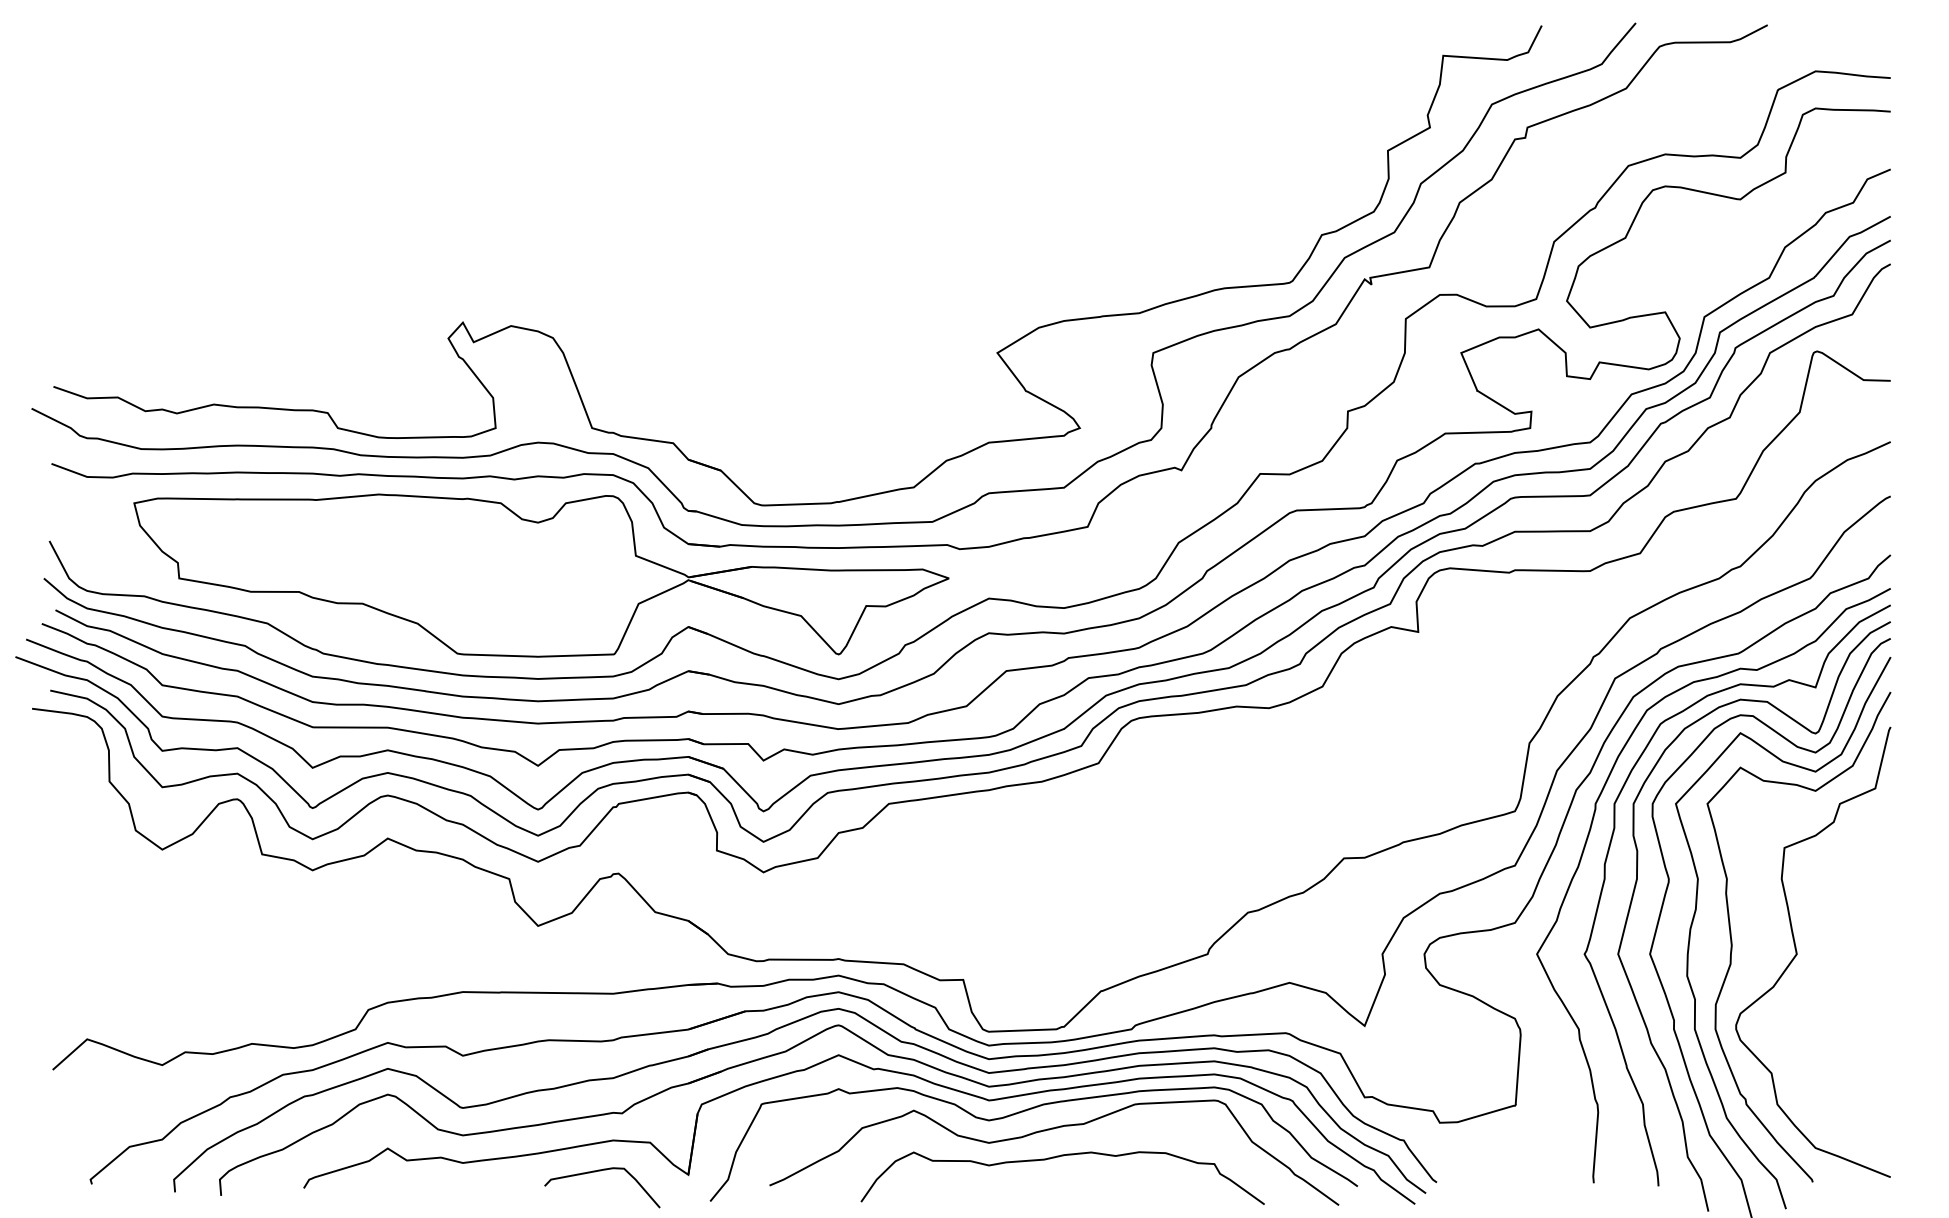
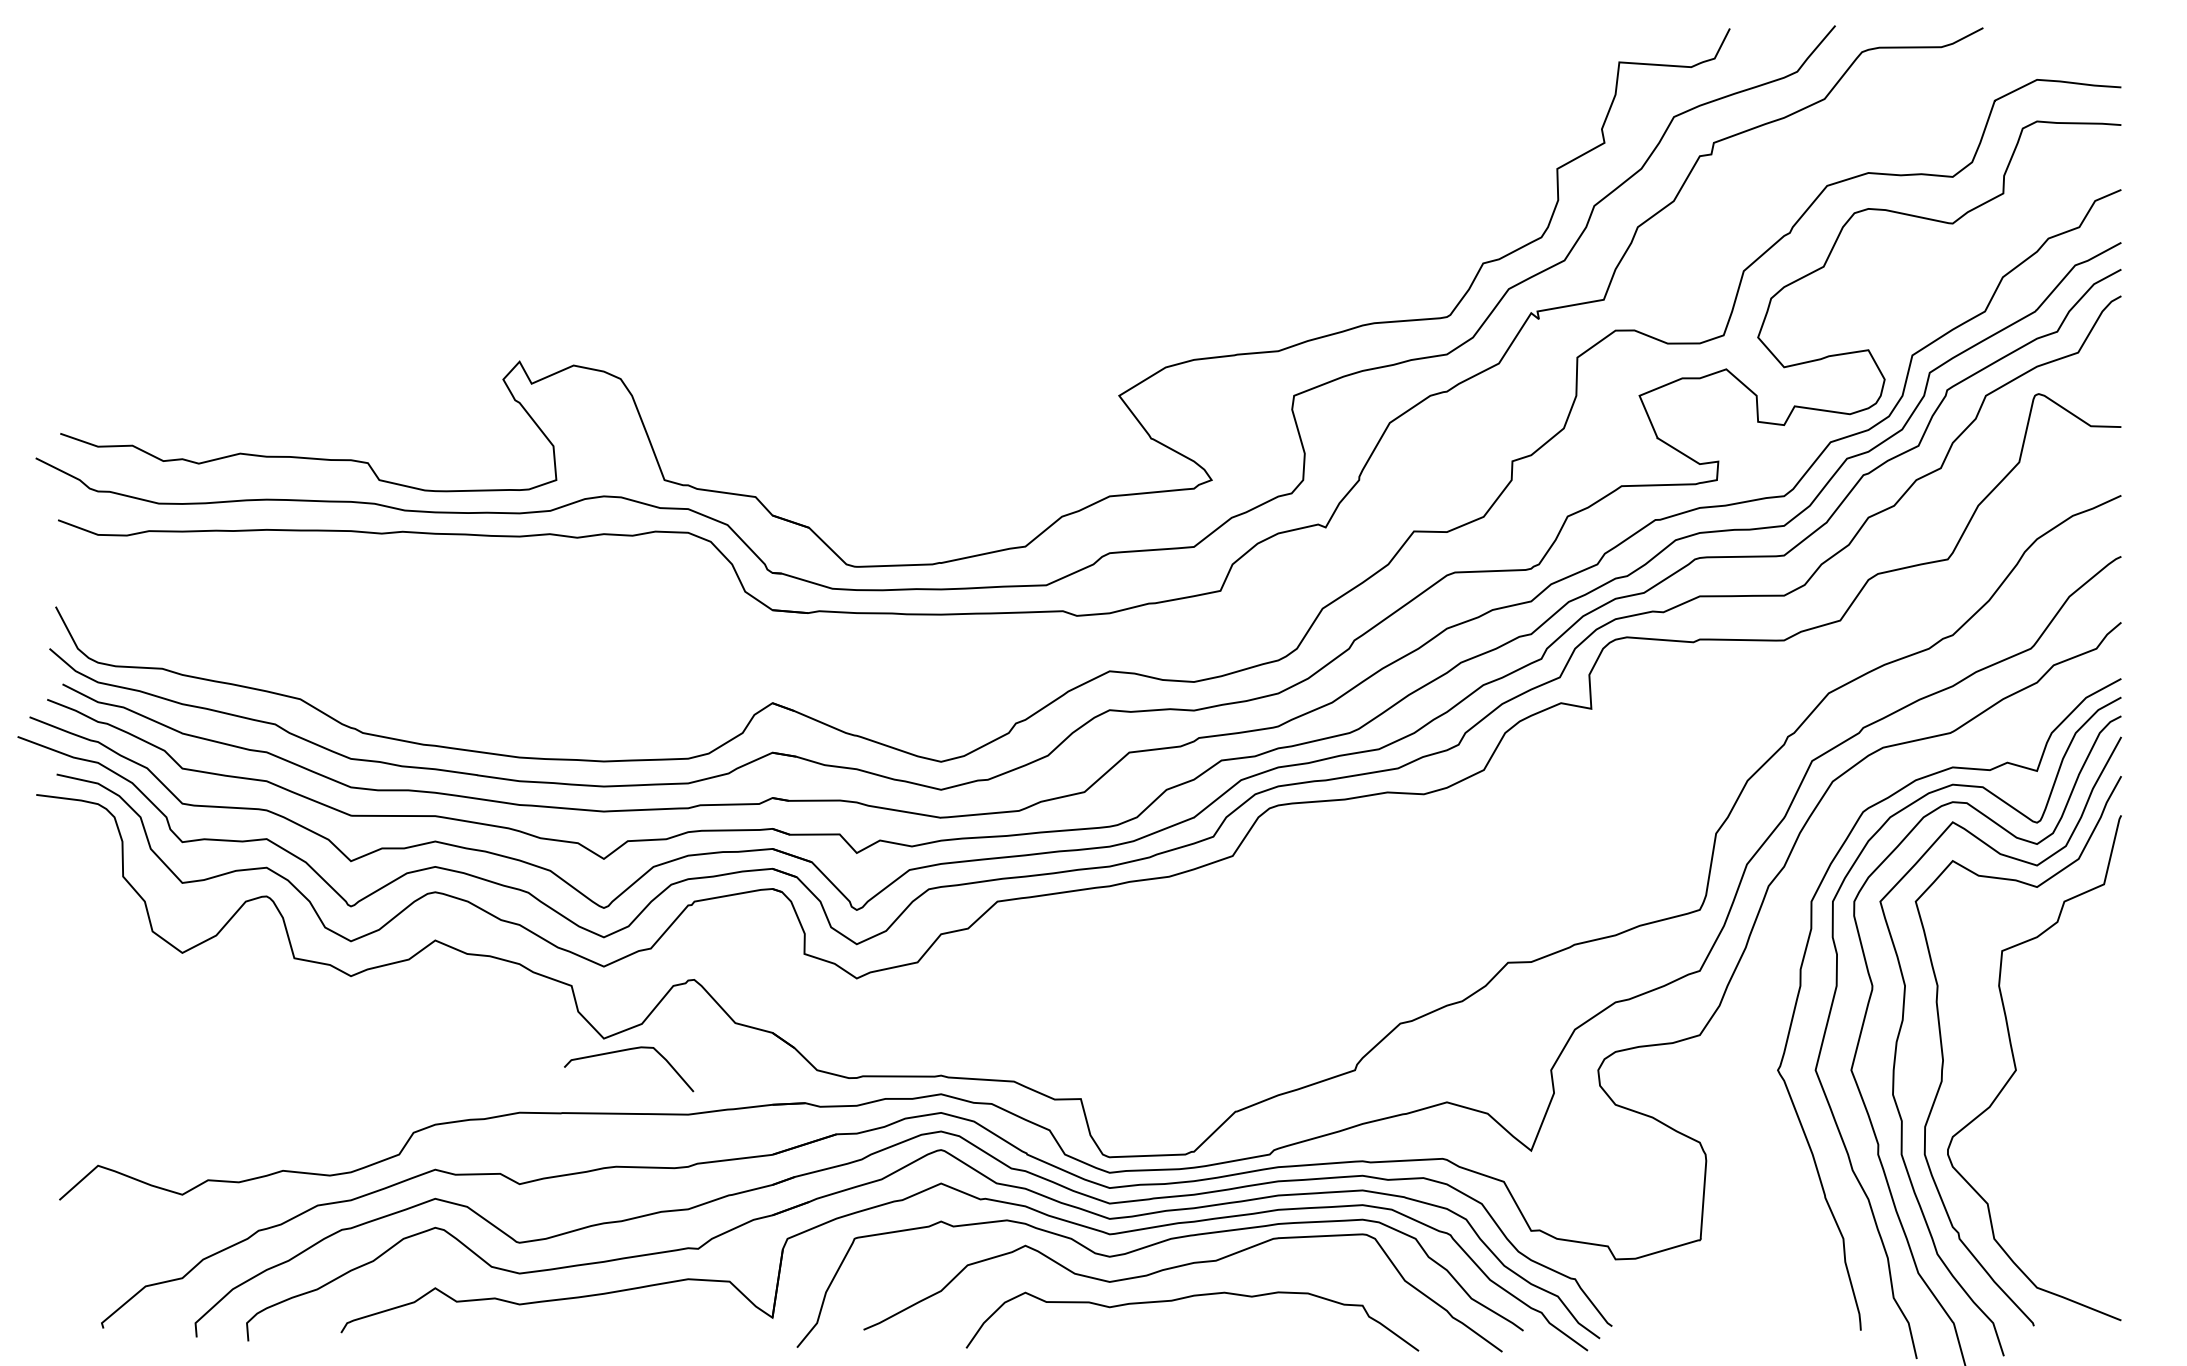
part: (541, 575) -> (607, 645), removed
curve: (1586, 842) -> (1780, 945), removed
curve: (598, 1171) -> (624, 1051), moved

